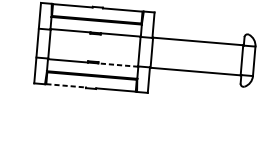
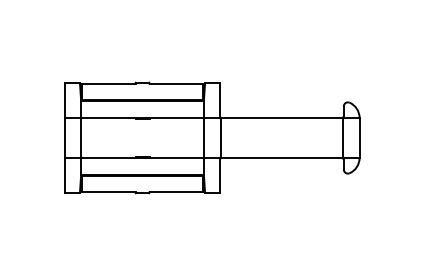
line: (118, 65) -> (176, 158), dashed -> solid
line: (66, 85) -> (108, 192), dashed -> solid

